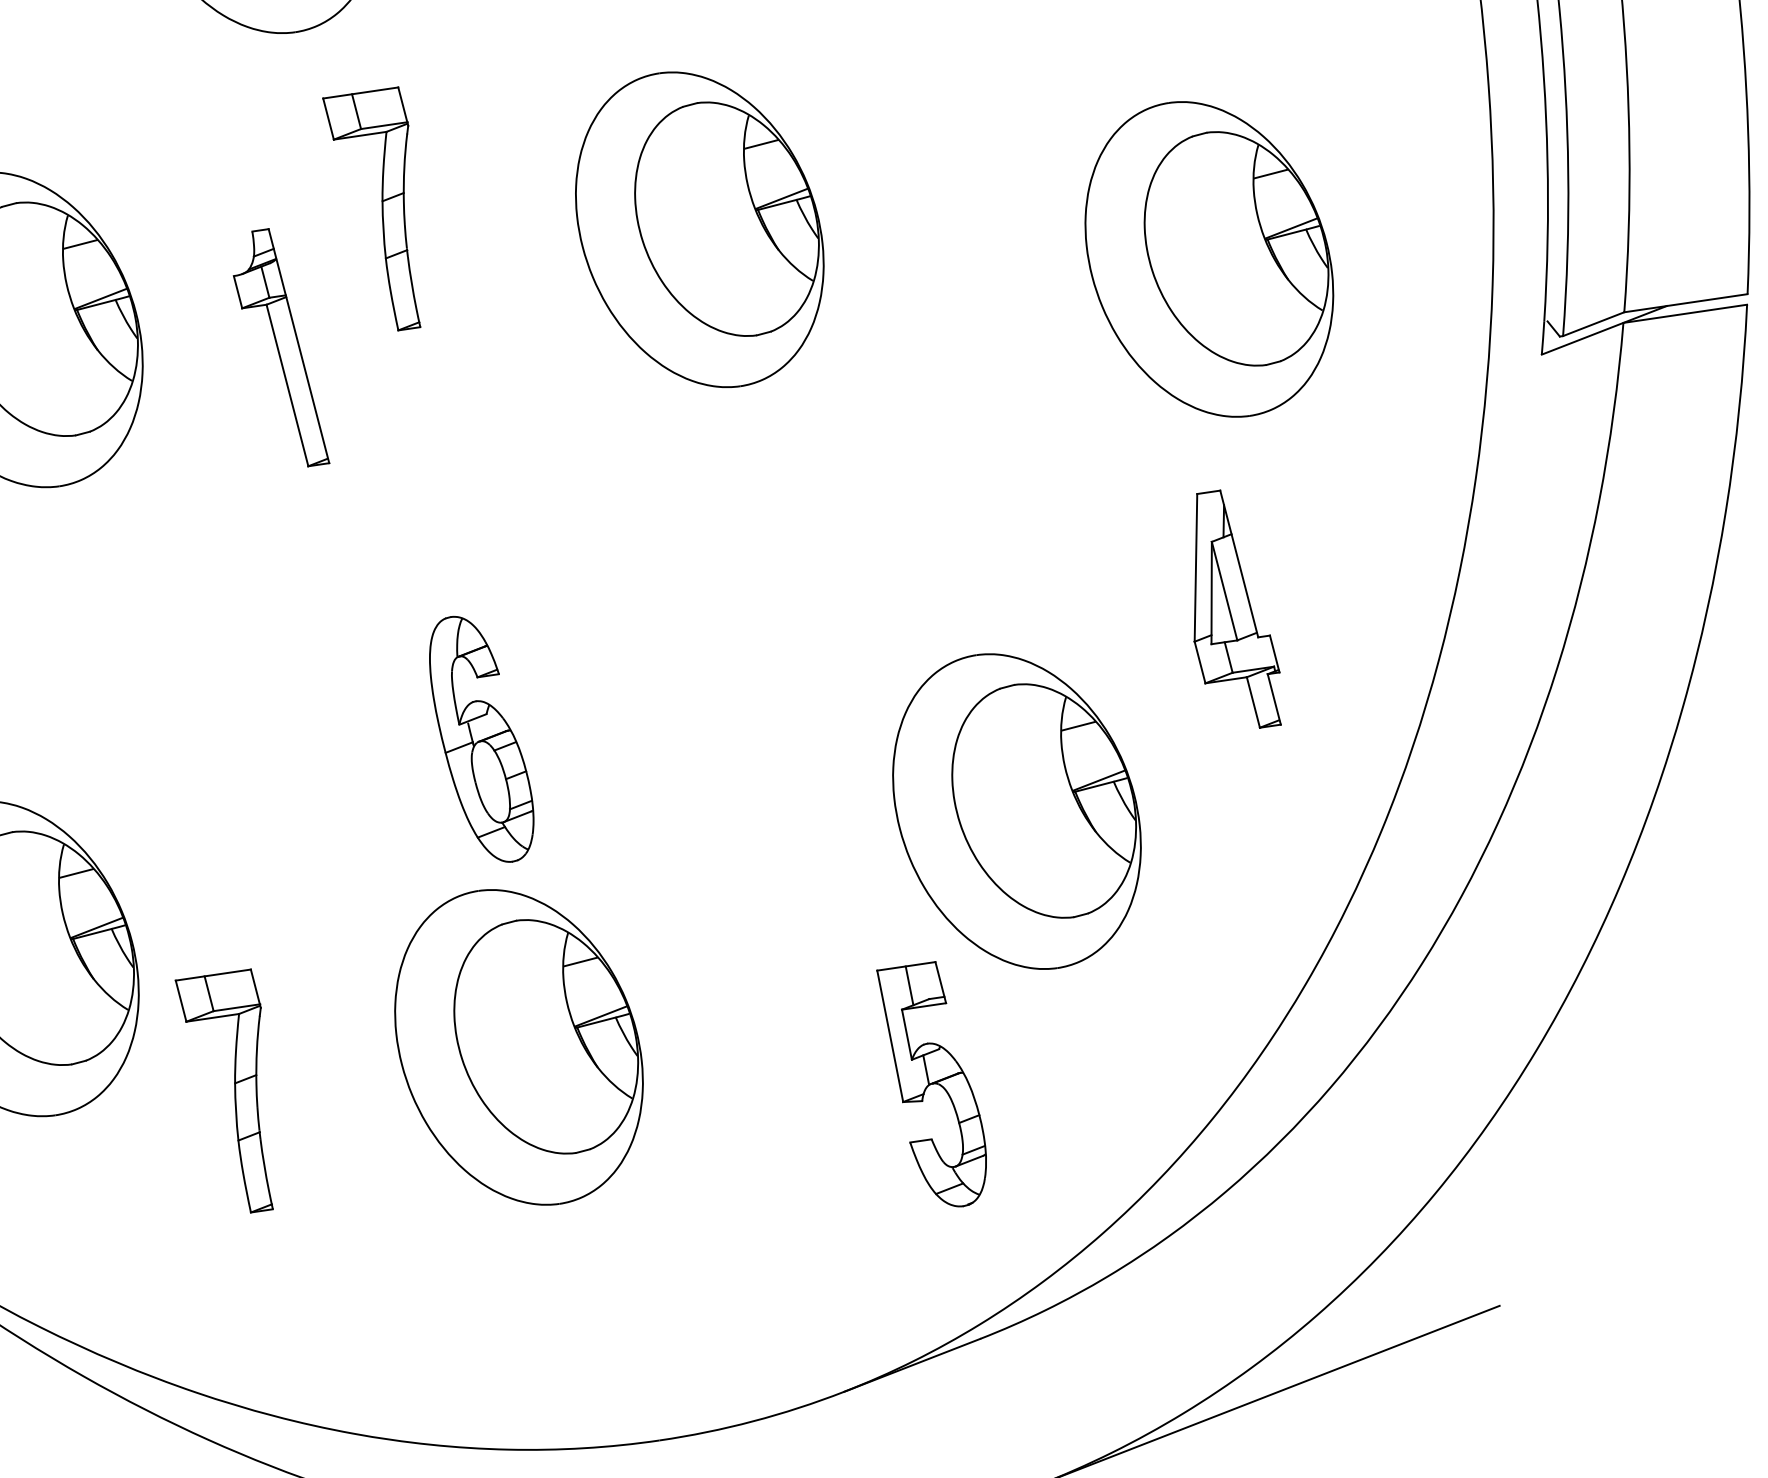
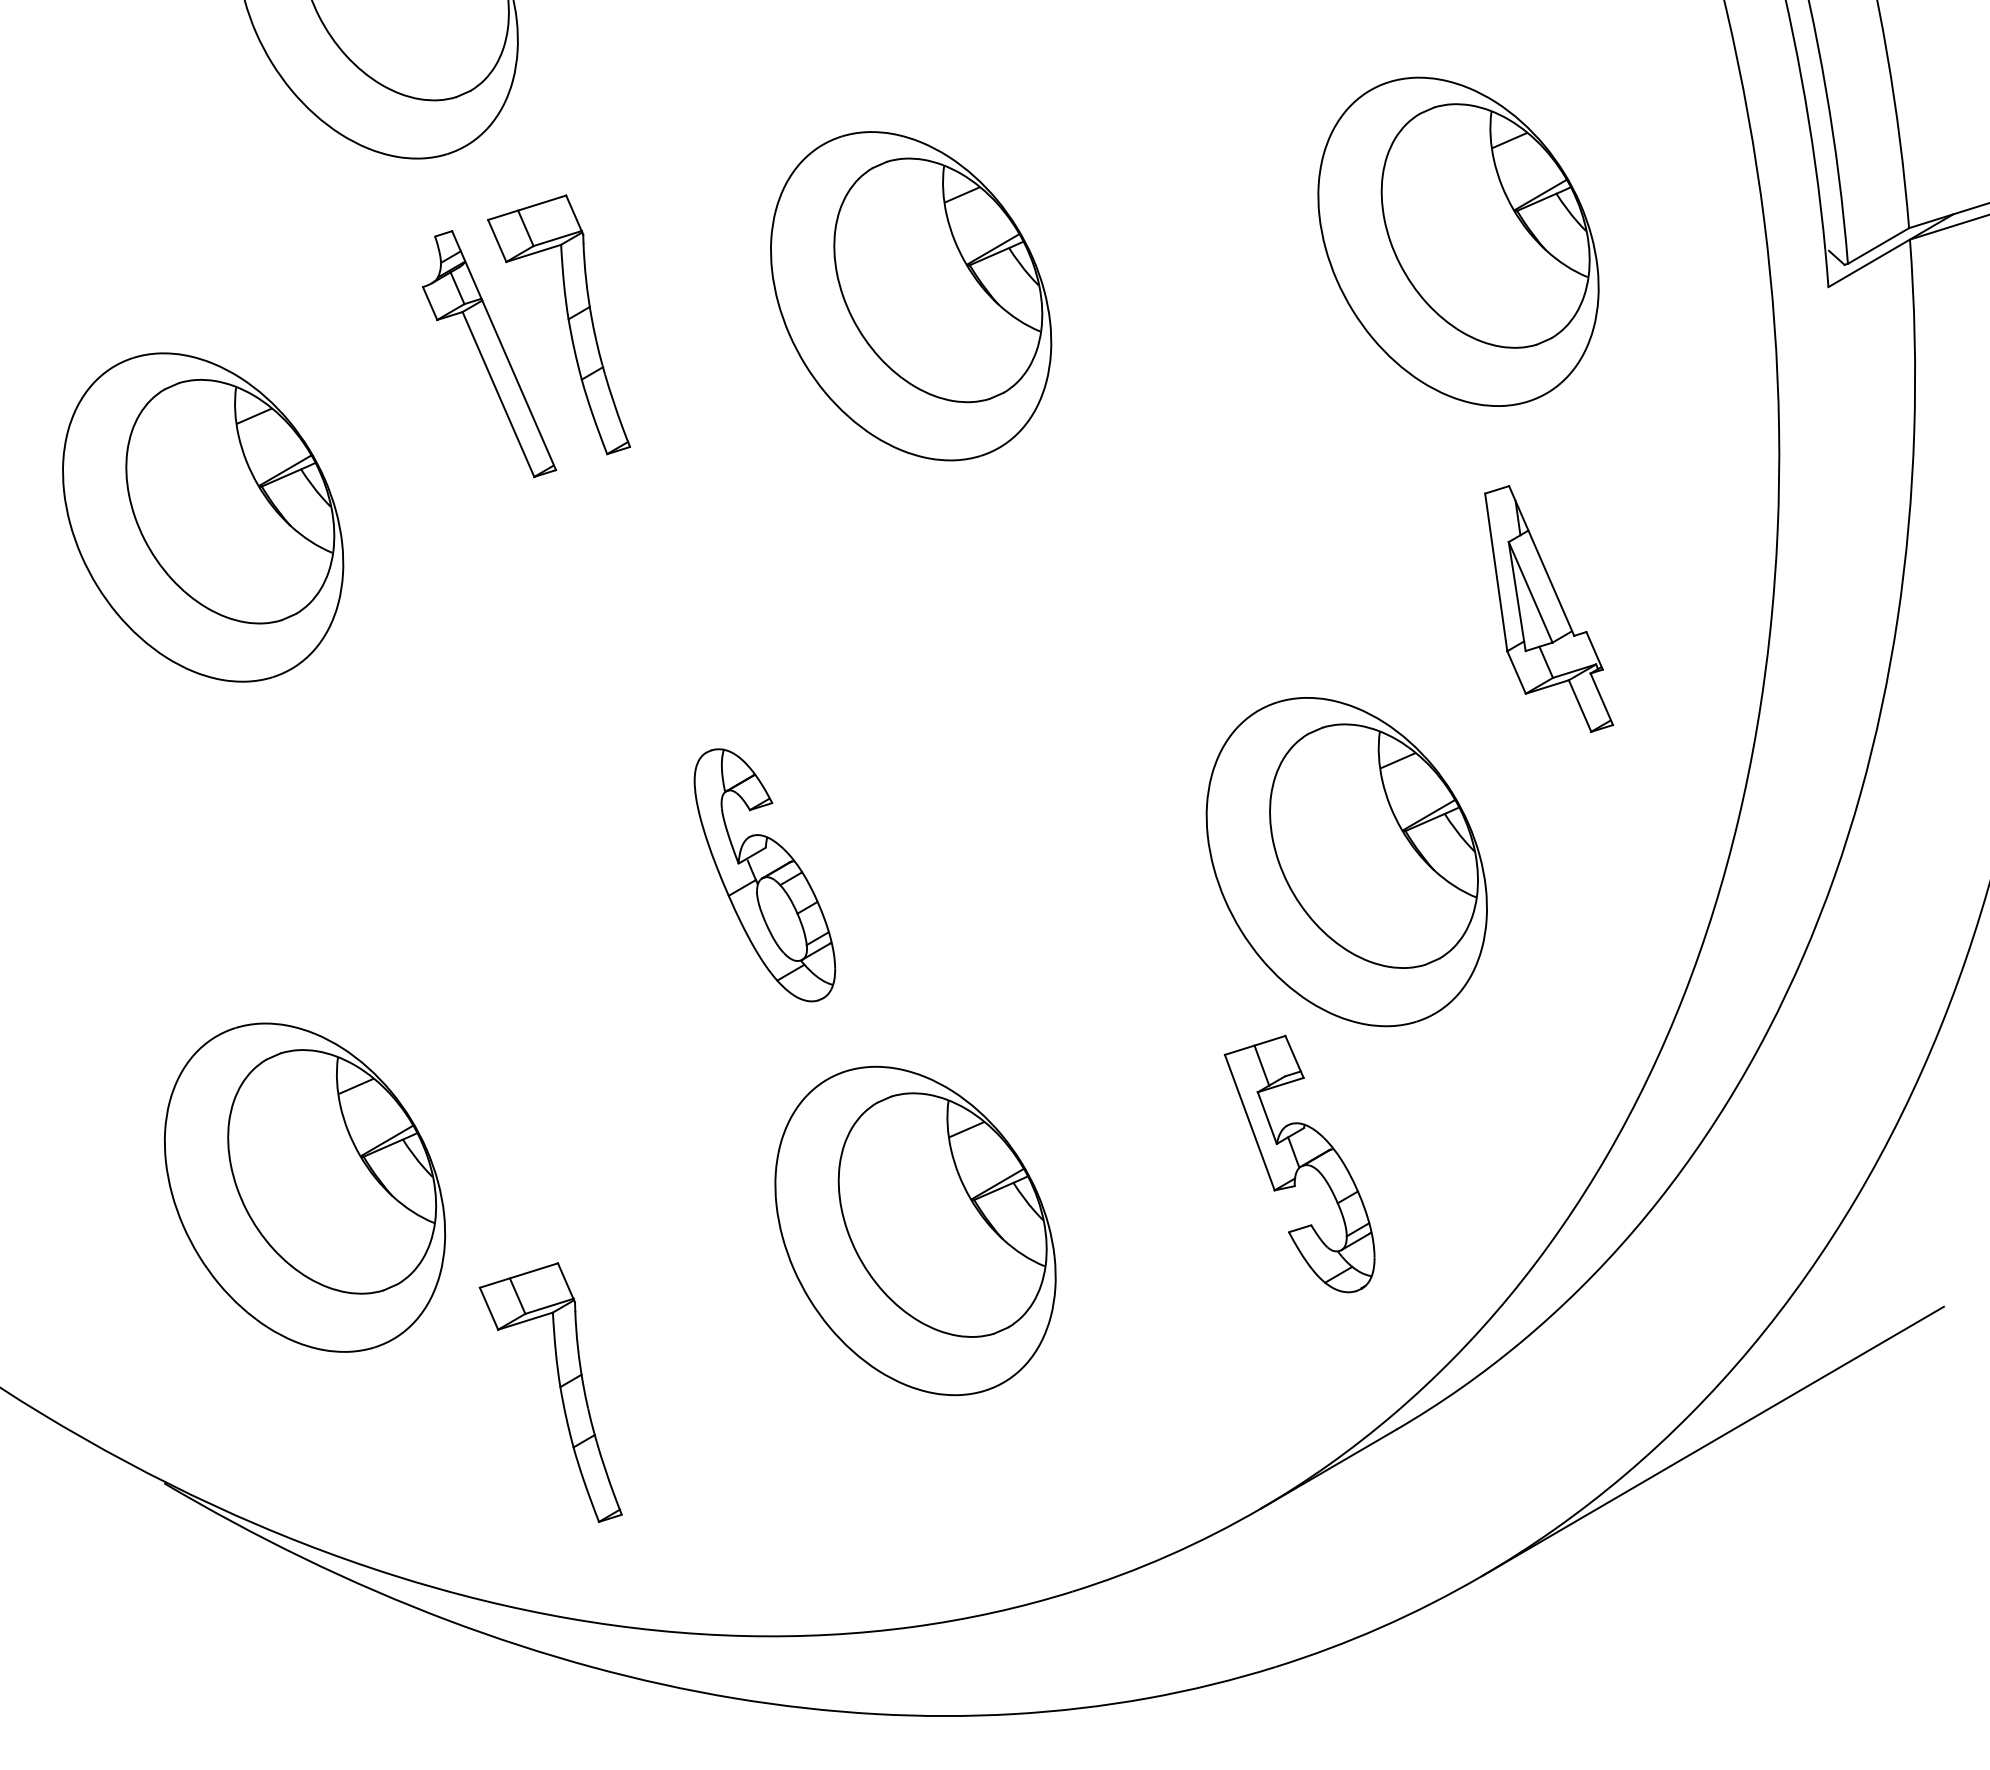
part: (285, 346) -> (489, 353), moved
part: (519, 1046) -> (915, 1230), moved
part: (233, 1085) -> (559, 1389), moved

